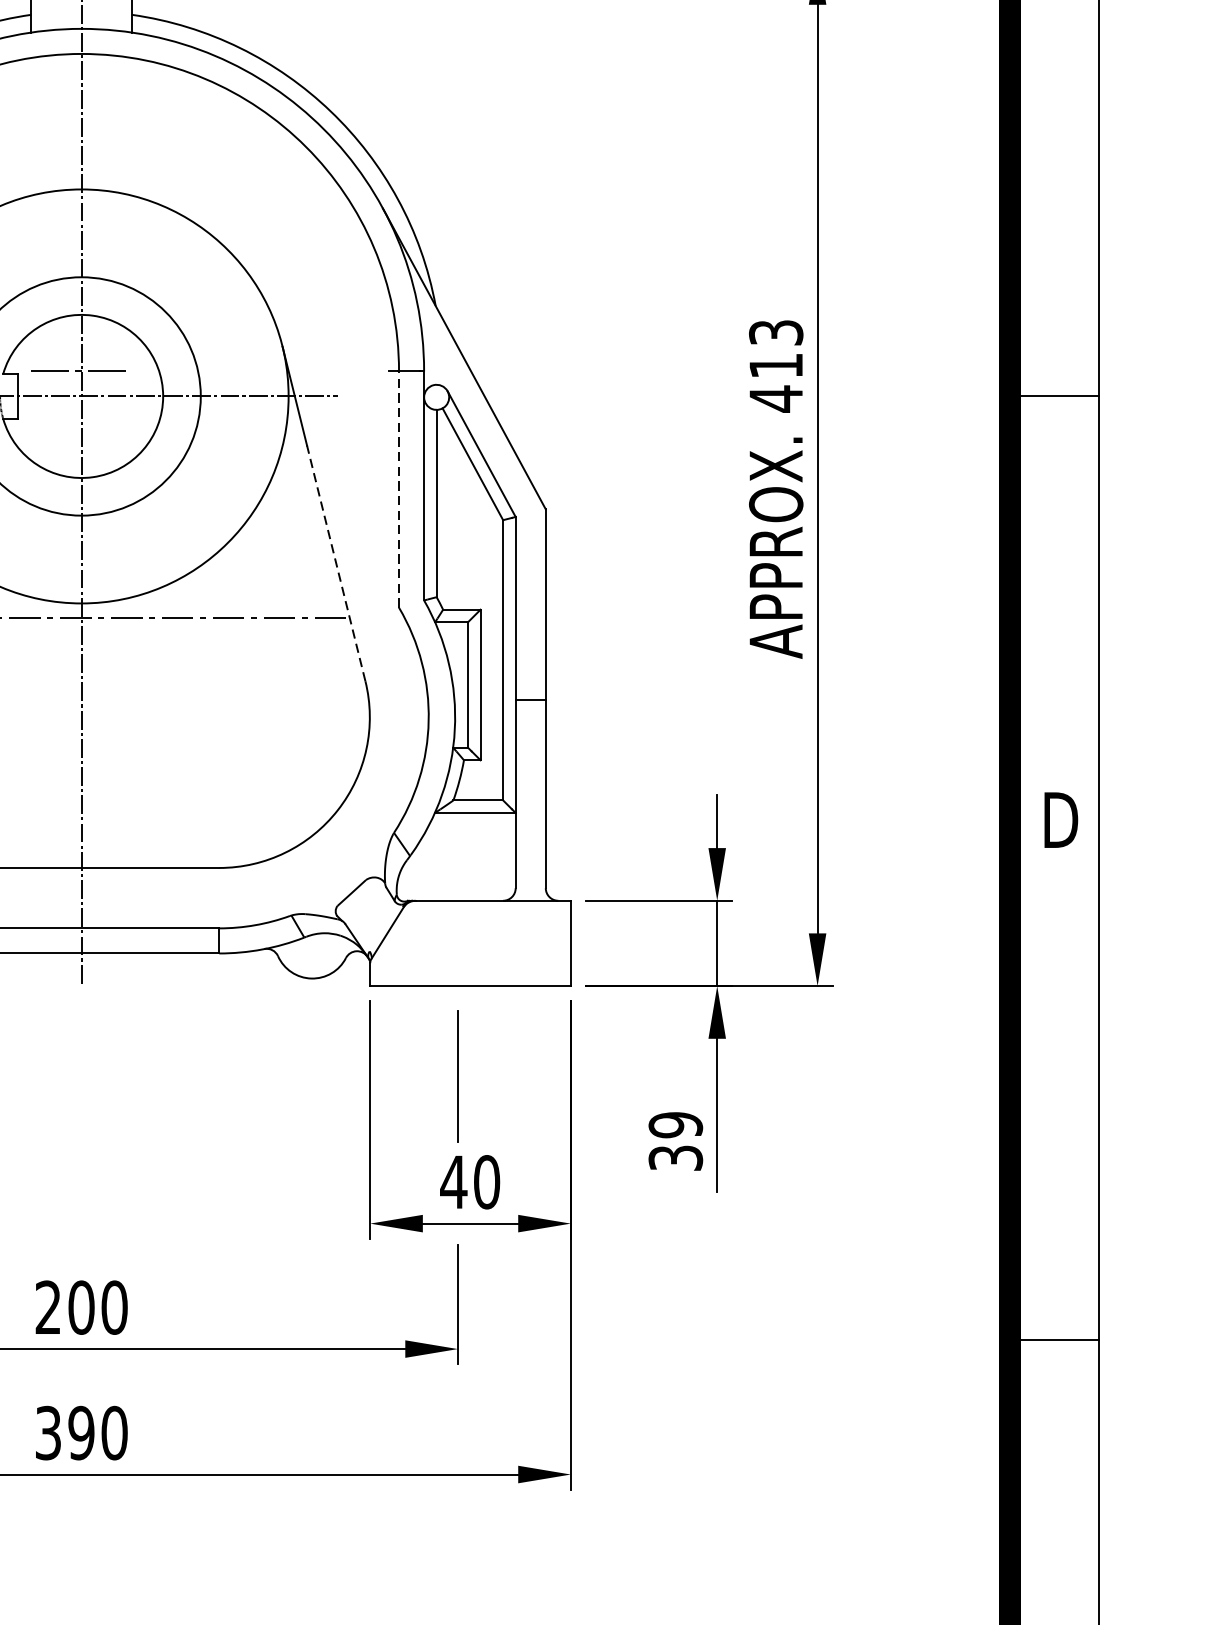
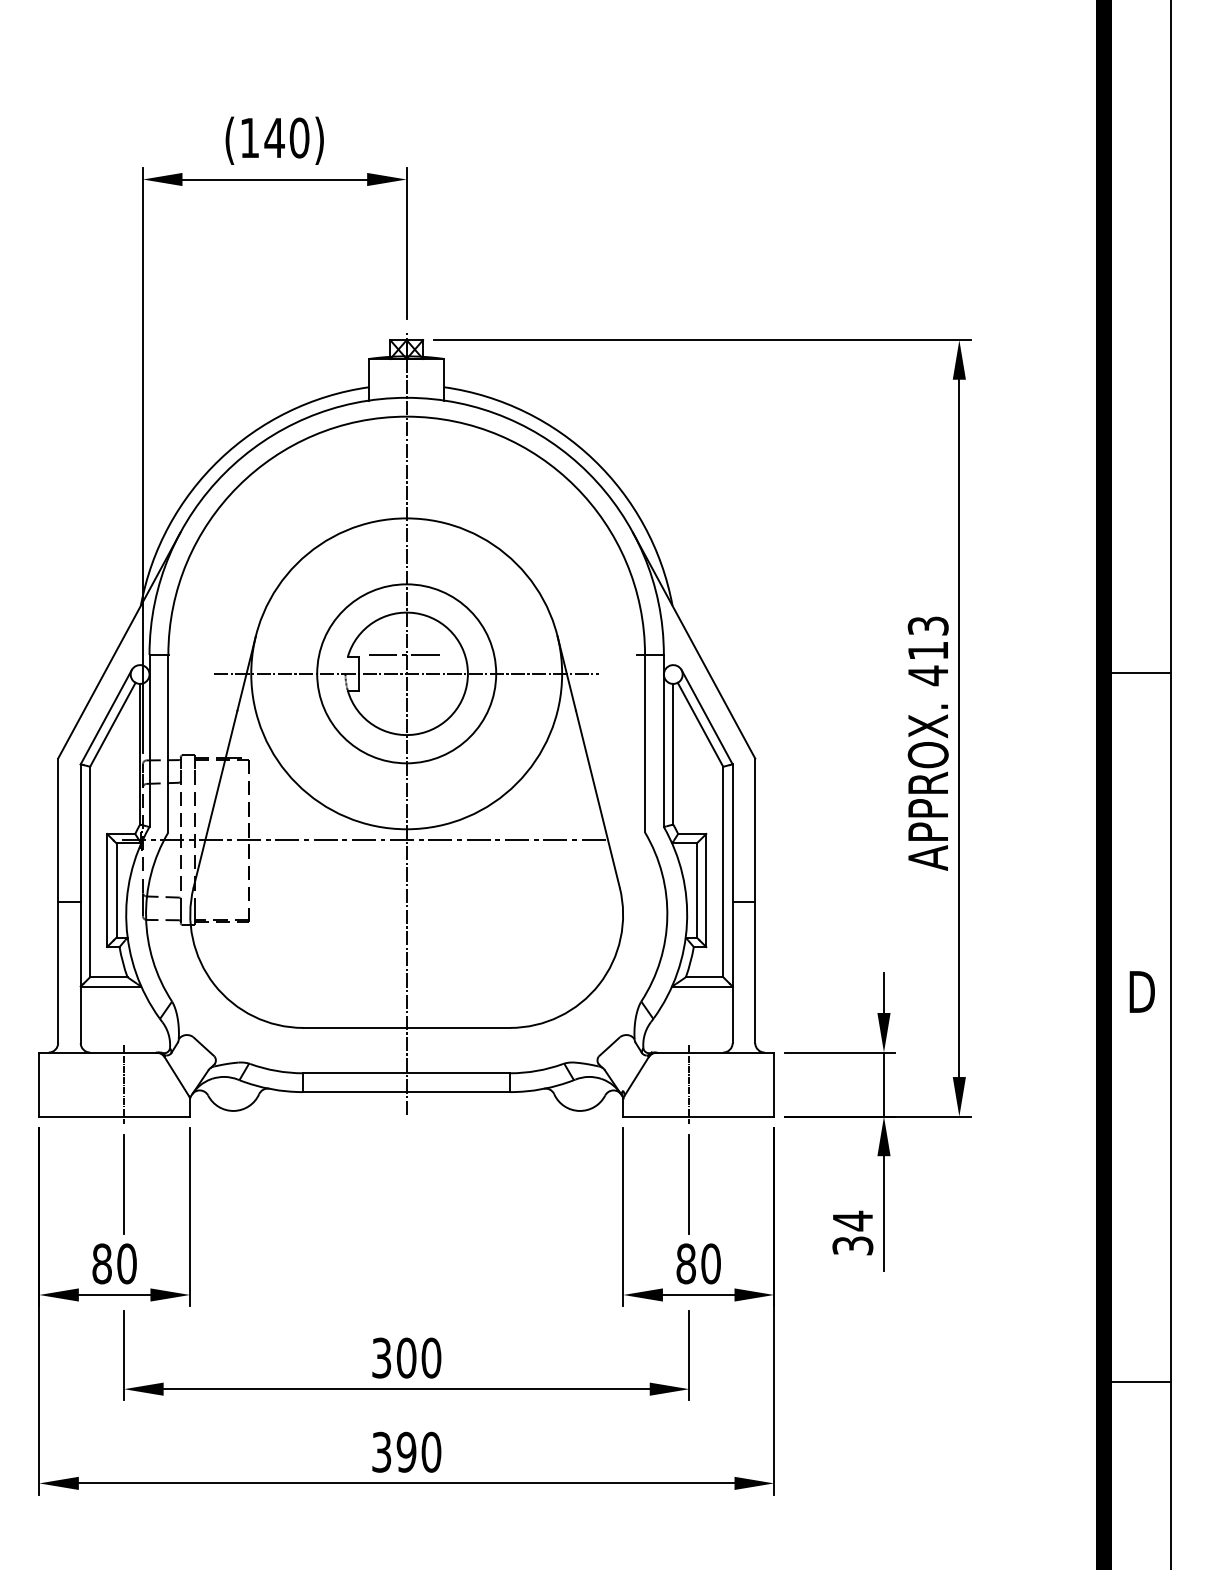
line: (399, 489) -> (645, 743), dashed -> solid
line: (335, 562) -> (597, 798), dashed -> solid
line: (458, 943) -> (689, 1084), added
text: (675, 1124) -> (852, 1220), 39 -> 34
text: (452, 1181) -> (685, 1263), 40 -> 80
text: (48, 1308) -> (381, 1358), 200 -> 300

